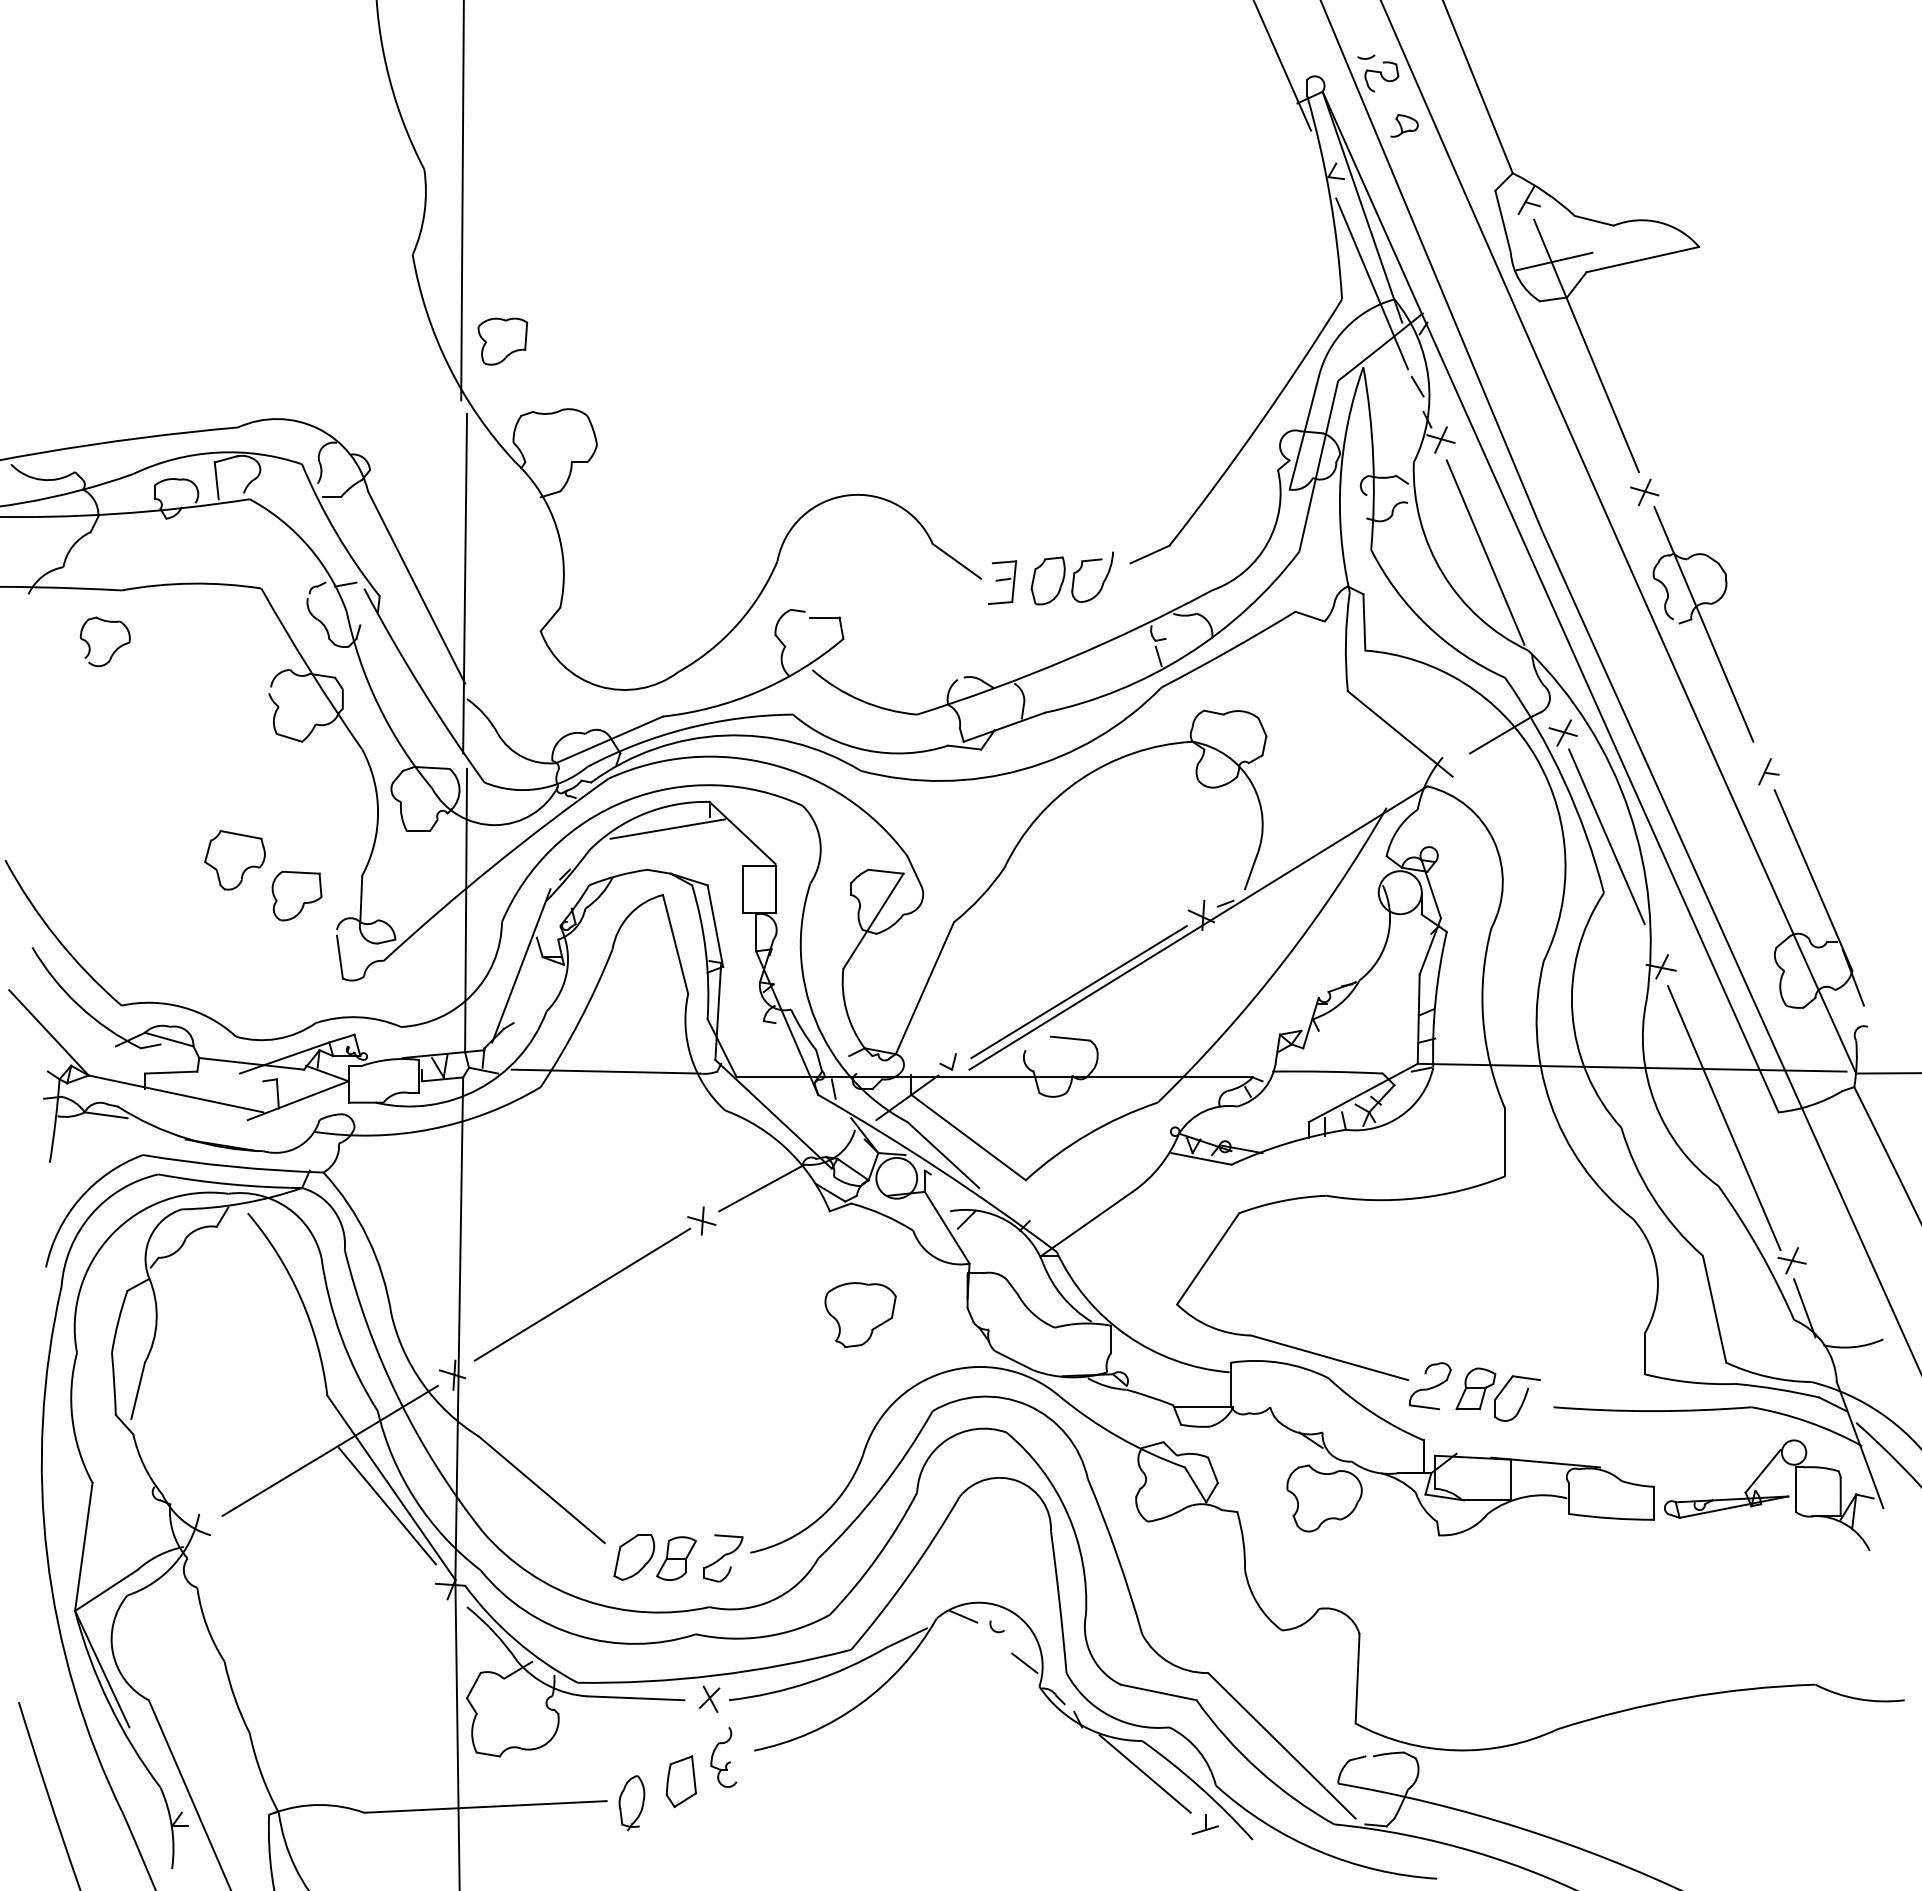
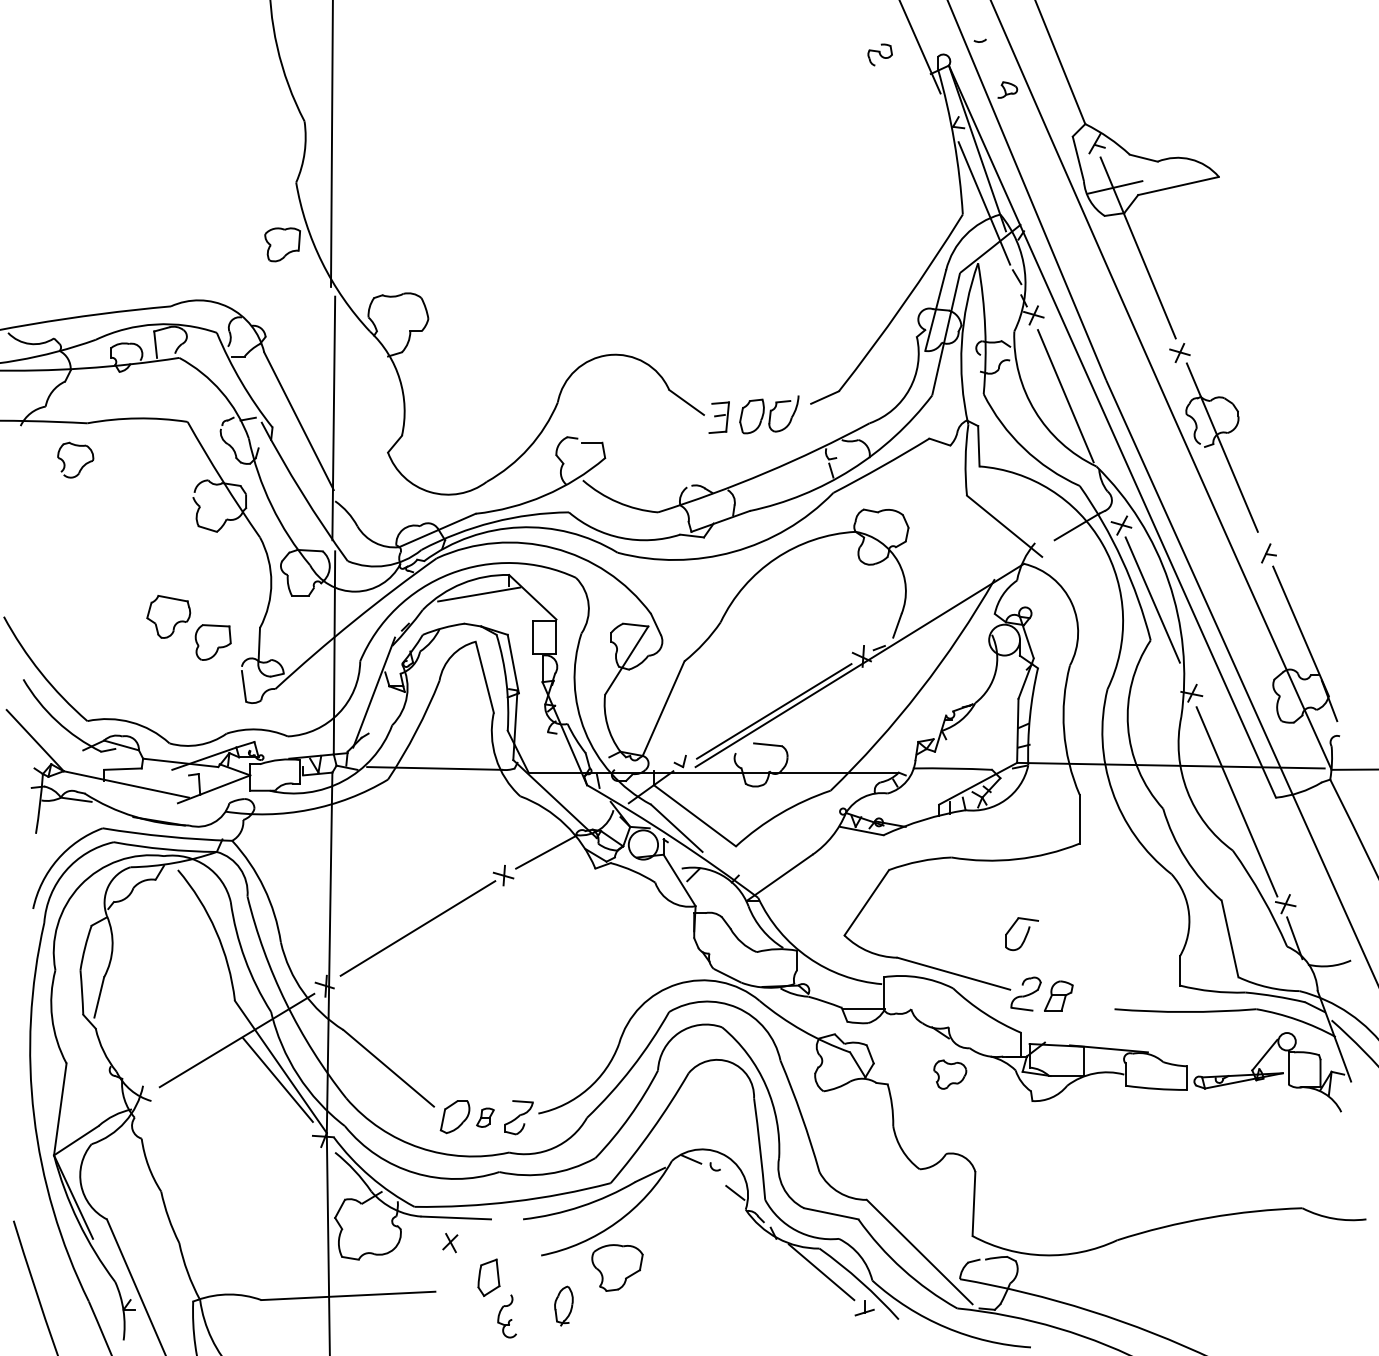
part: (1381, 76) -> (879, 54), moved
part: (502, 341) -> (282, 244), moved
part: (860, 1314) -> (617, 1267), moved
part: (1517, 1398) -> (1021, 934), moved
part: (1324, 1498) -> (950, 1074), size x0.6
part: (676, 1558) -> (485, 1117), size x0.6
part: (709, 1698) -> (450, 1242), moved
part: (727, 1762) -> (509, 1319), moved
part: (631, 1803) -> (563, 1306), moved

